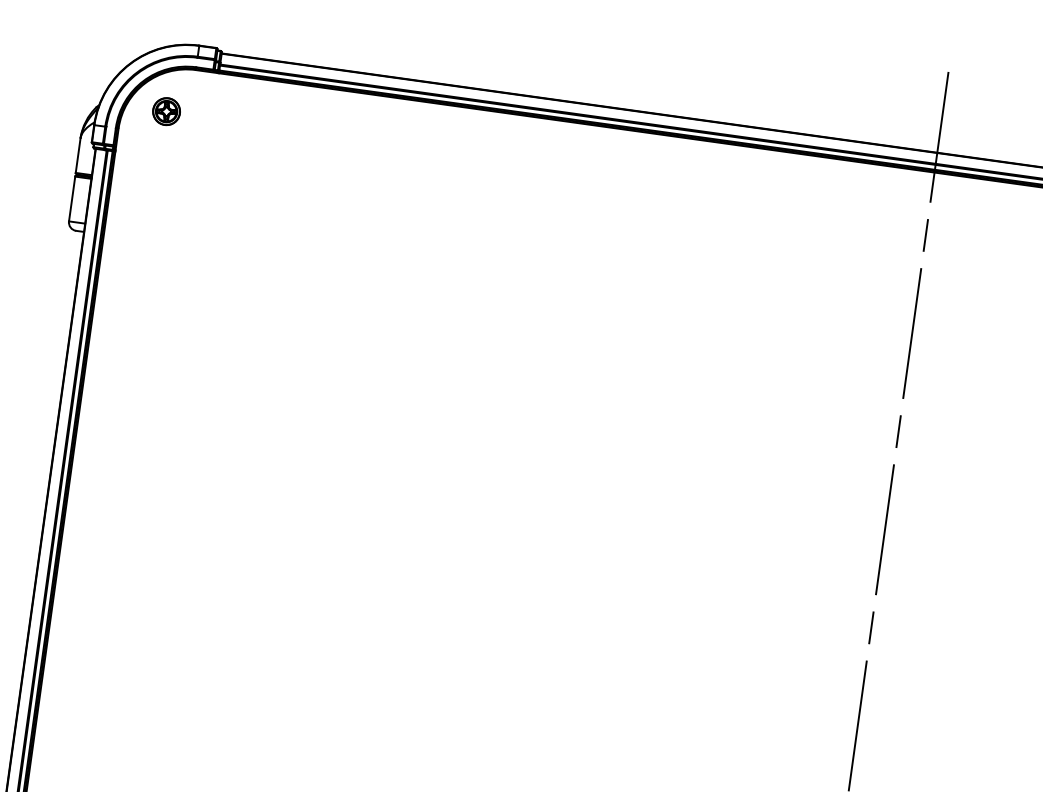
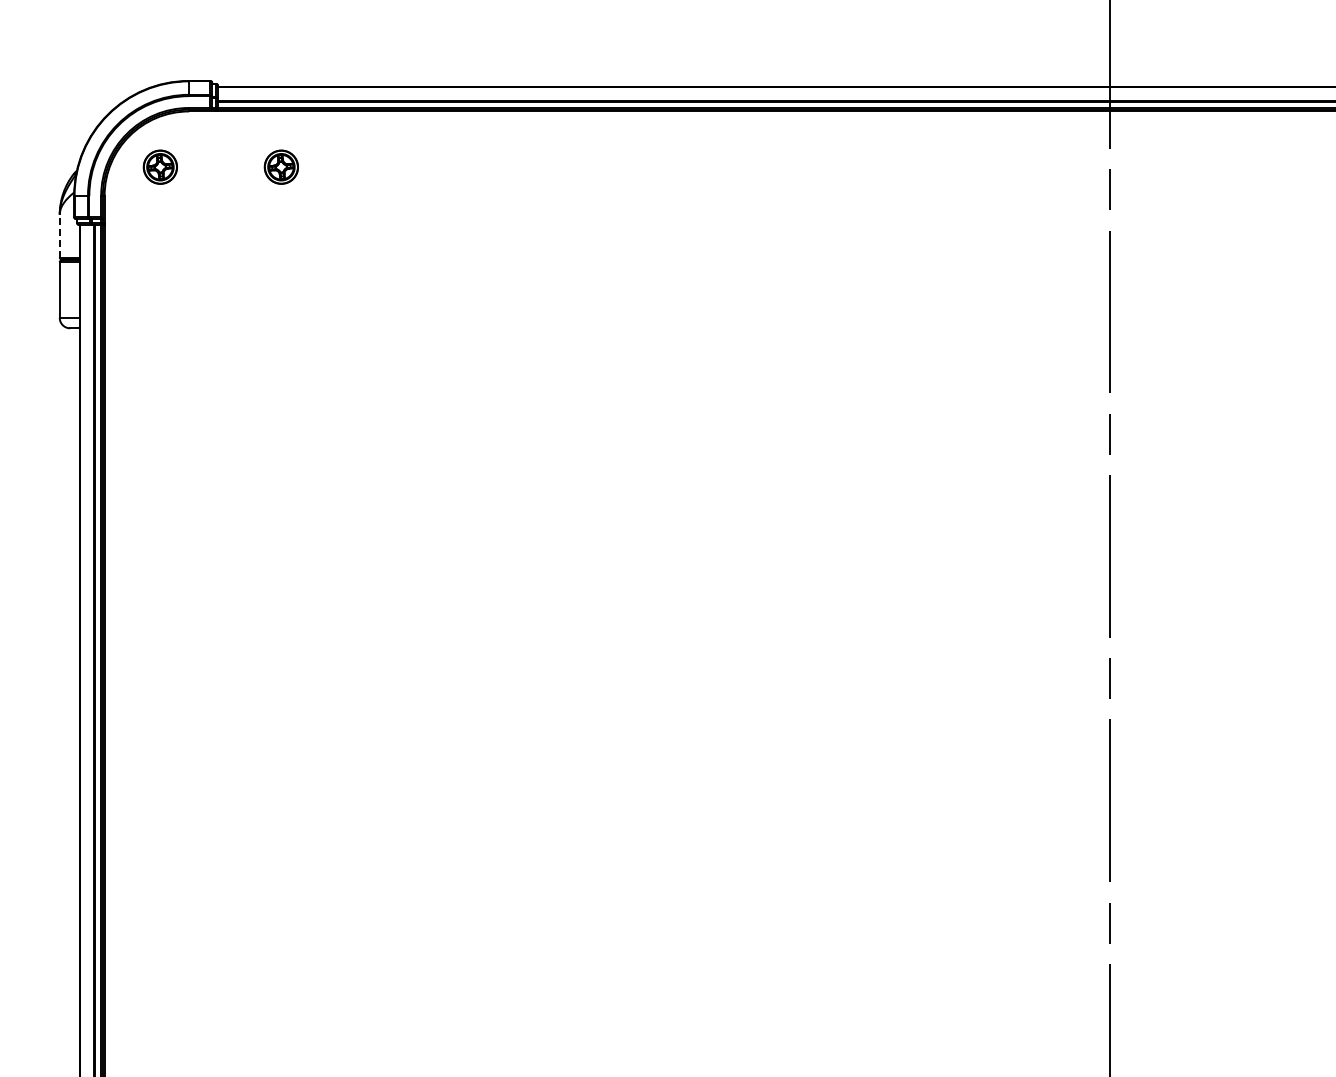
part: (263, 124) -> (280, 166), added
line: (78, 155) -> (59, 235), solid -> dashed

